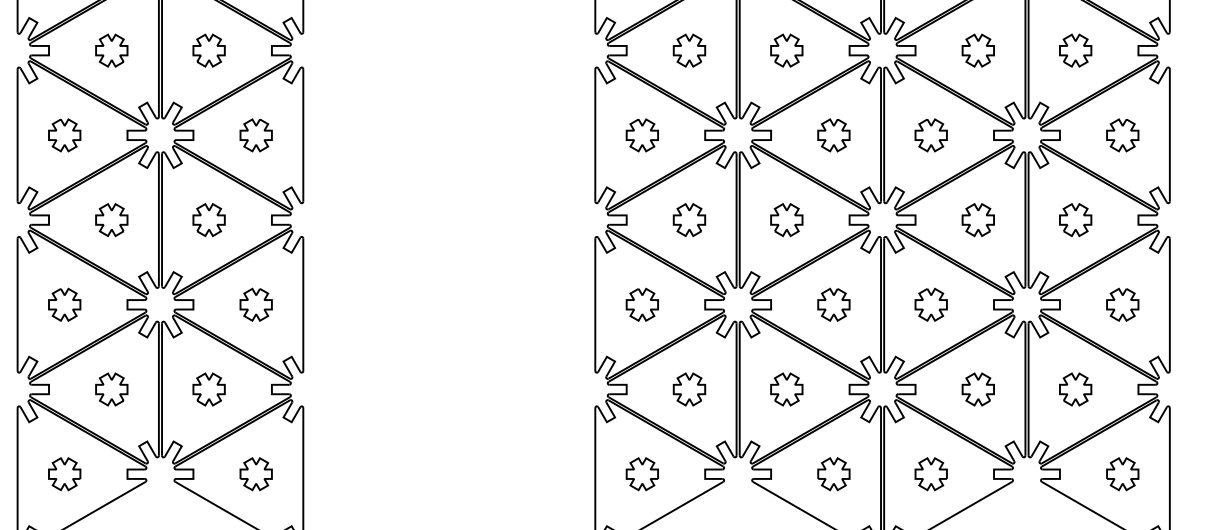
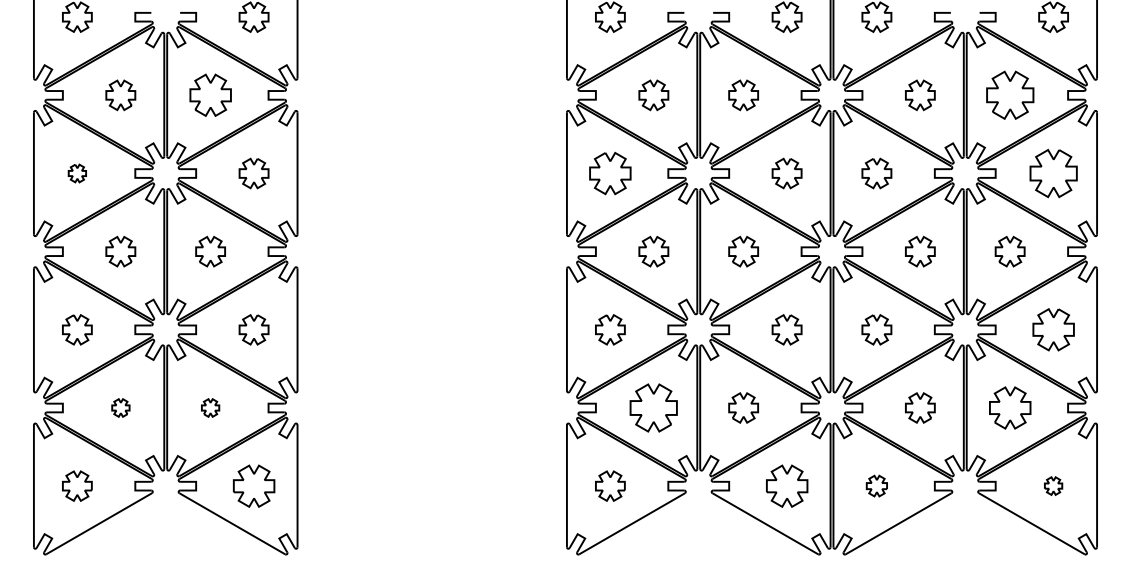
part: (208, 50) -> (210, 95), size x1.4
part: (1074, 50) -> (1009, 95), size x1.6
part: (64, 135) -> (77, 173), size x0.6
part: (642, 135) -> (610, 173), size x1.4
part: (1122, 135) -> (1053, 173), size x1.6
part: (1122, 304) -> (1053, 329), size x1.4
part: (111, 388) -> (120, 407), size x0.6
part: (208, 388) -> (210, 407), size x0.6
part: (689, 388) -> (653, 407), size x1.6
part: (1074, 388) -> (1009, 407), size x1.4
part: (255, 473) -> (253, 485), size x1.4
part: (833, 473) -> (786, 485), size x1.4
part: (930, 473) -> (876, 485), size x0.7
part: (1122, 473) -> (1053, 485), size x0.6

